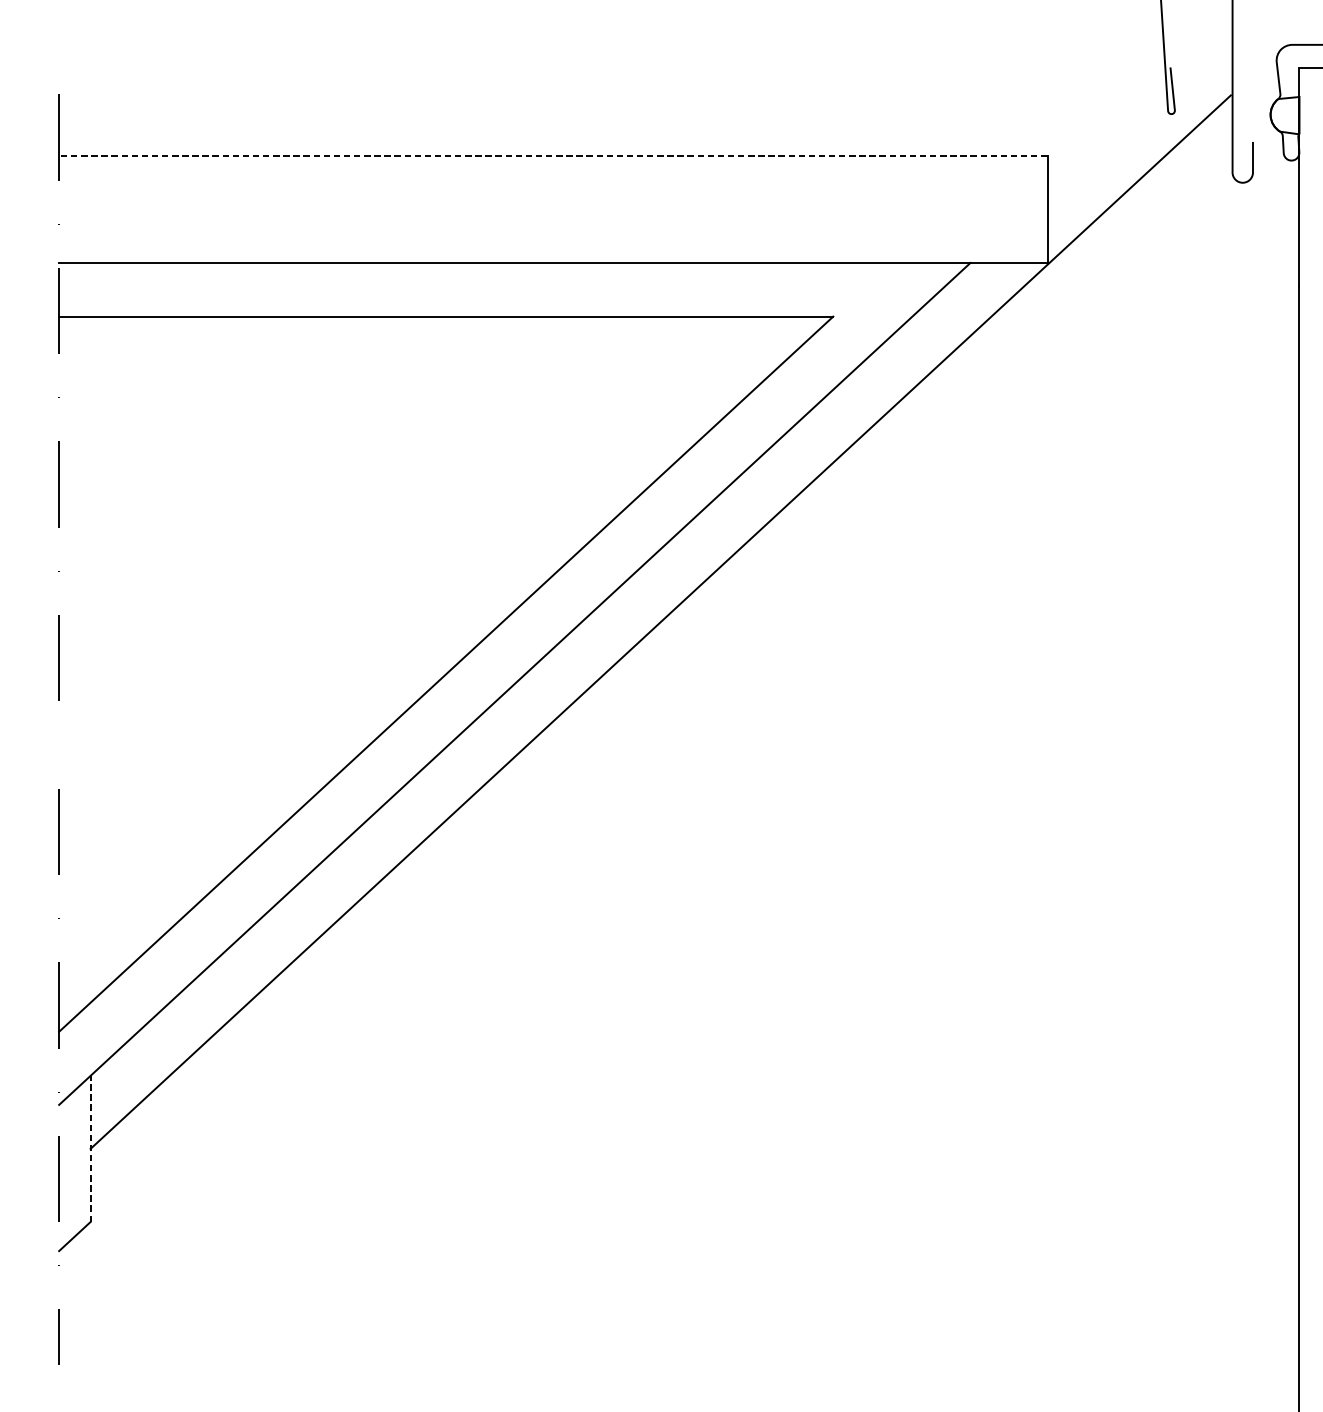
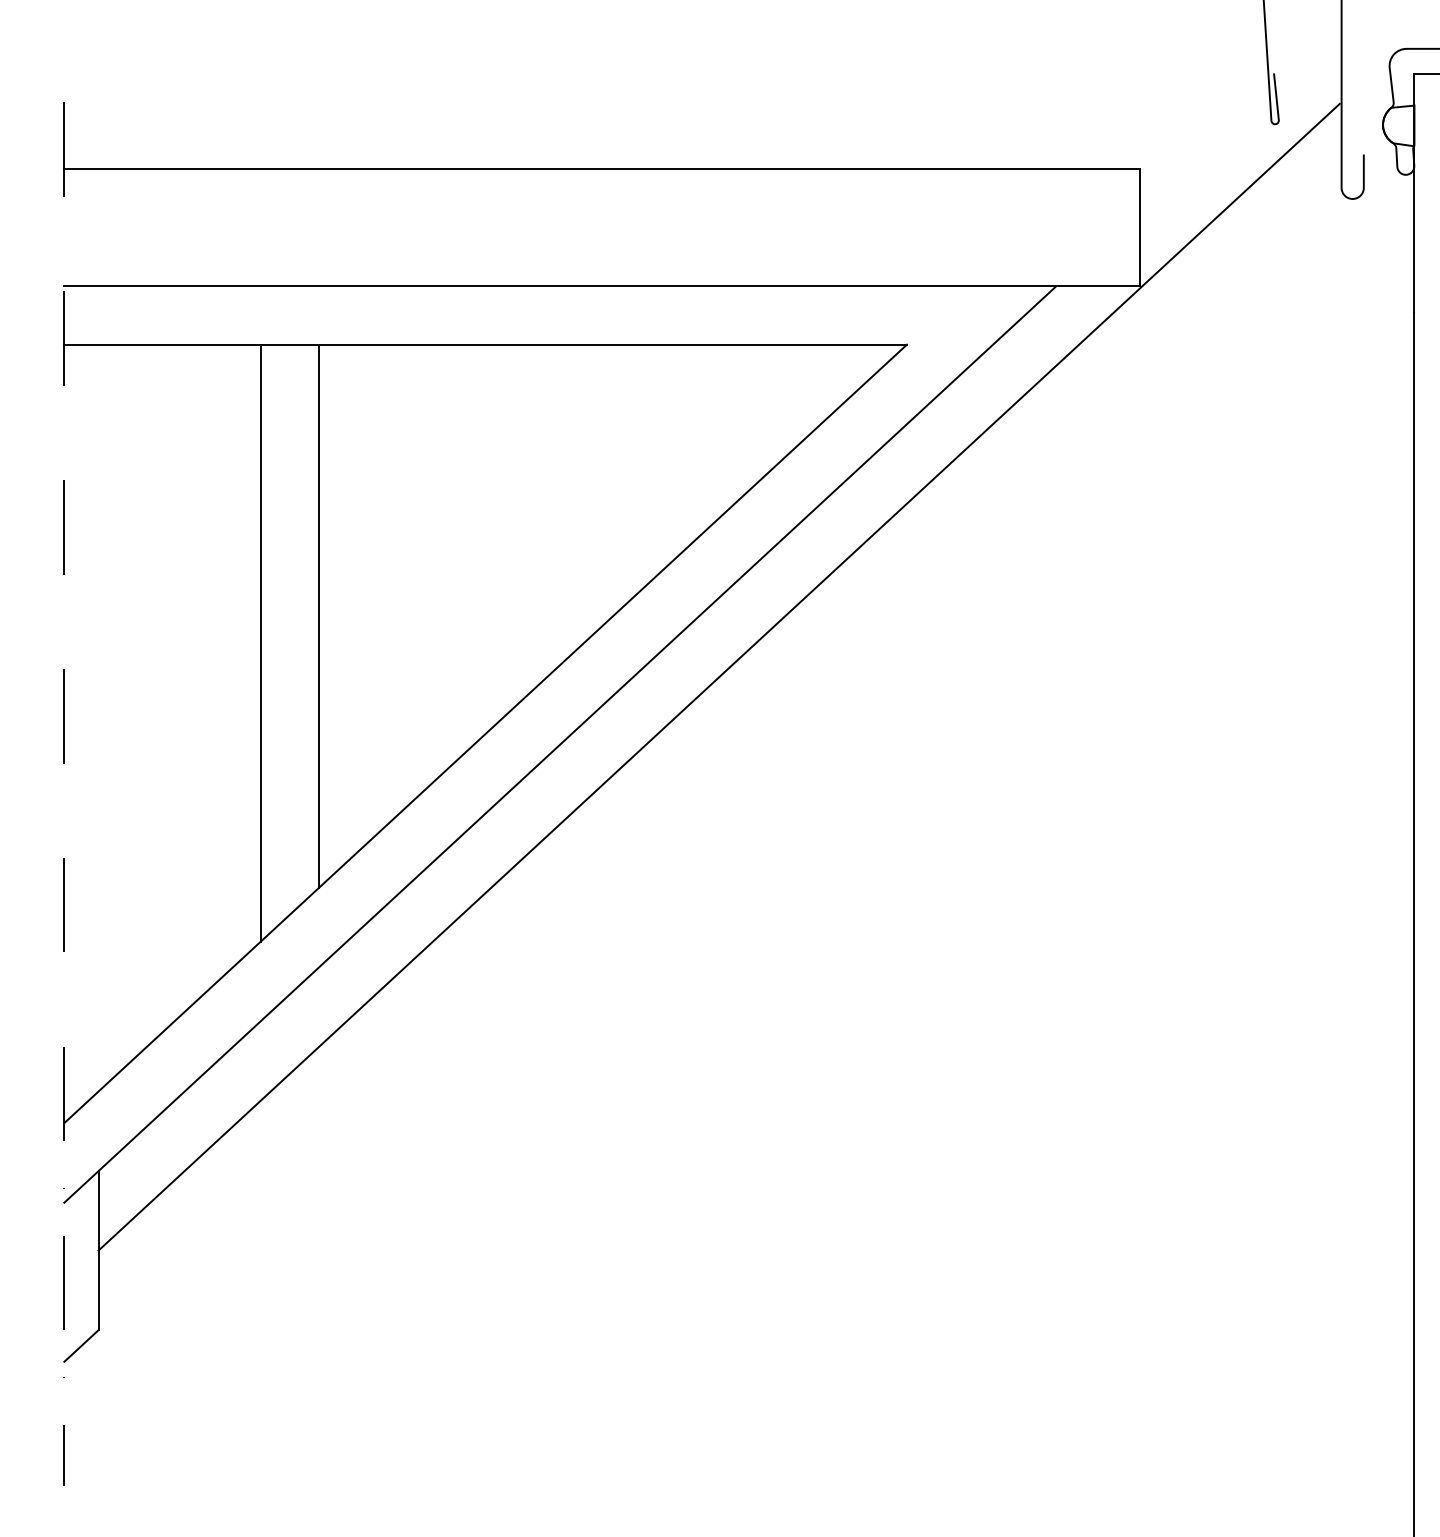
line: (553, 155) -> (602, 169), dashed -> solid
line: (293, 565) -> (319, 615), added
line: (239, 590) -> (260, 642), added
line: (90, 1148) -> (98, 1250), dashed -> solid

